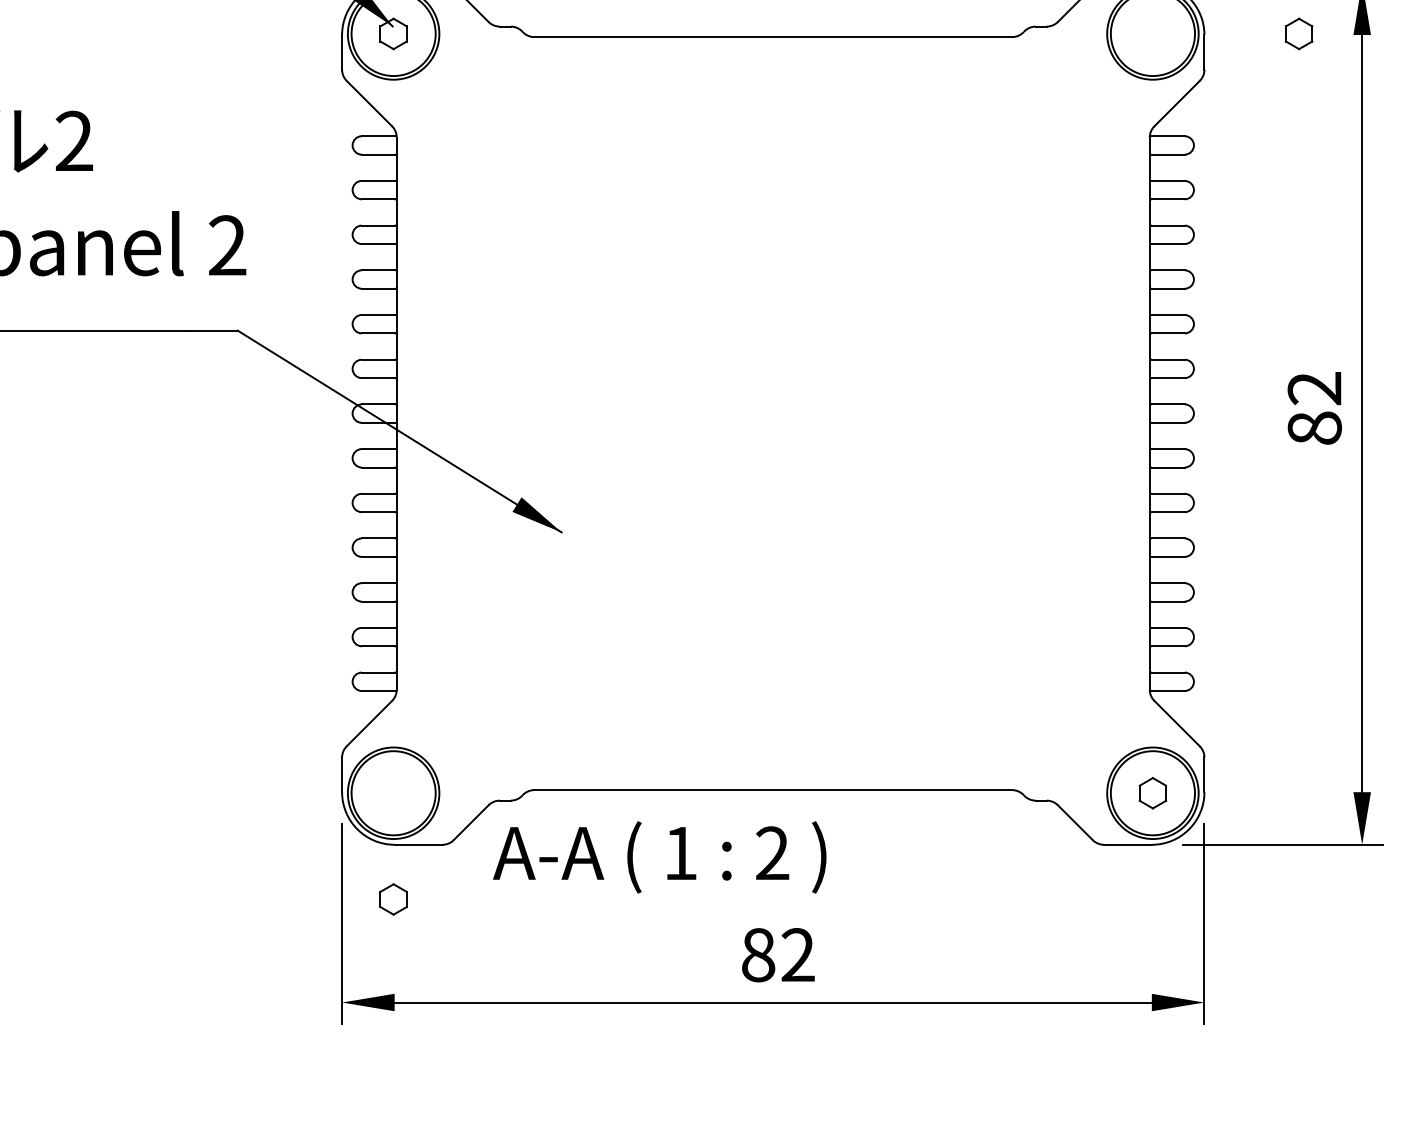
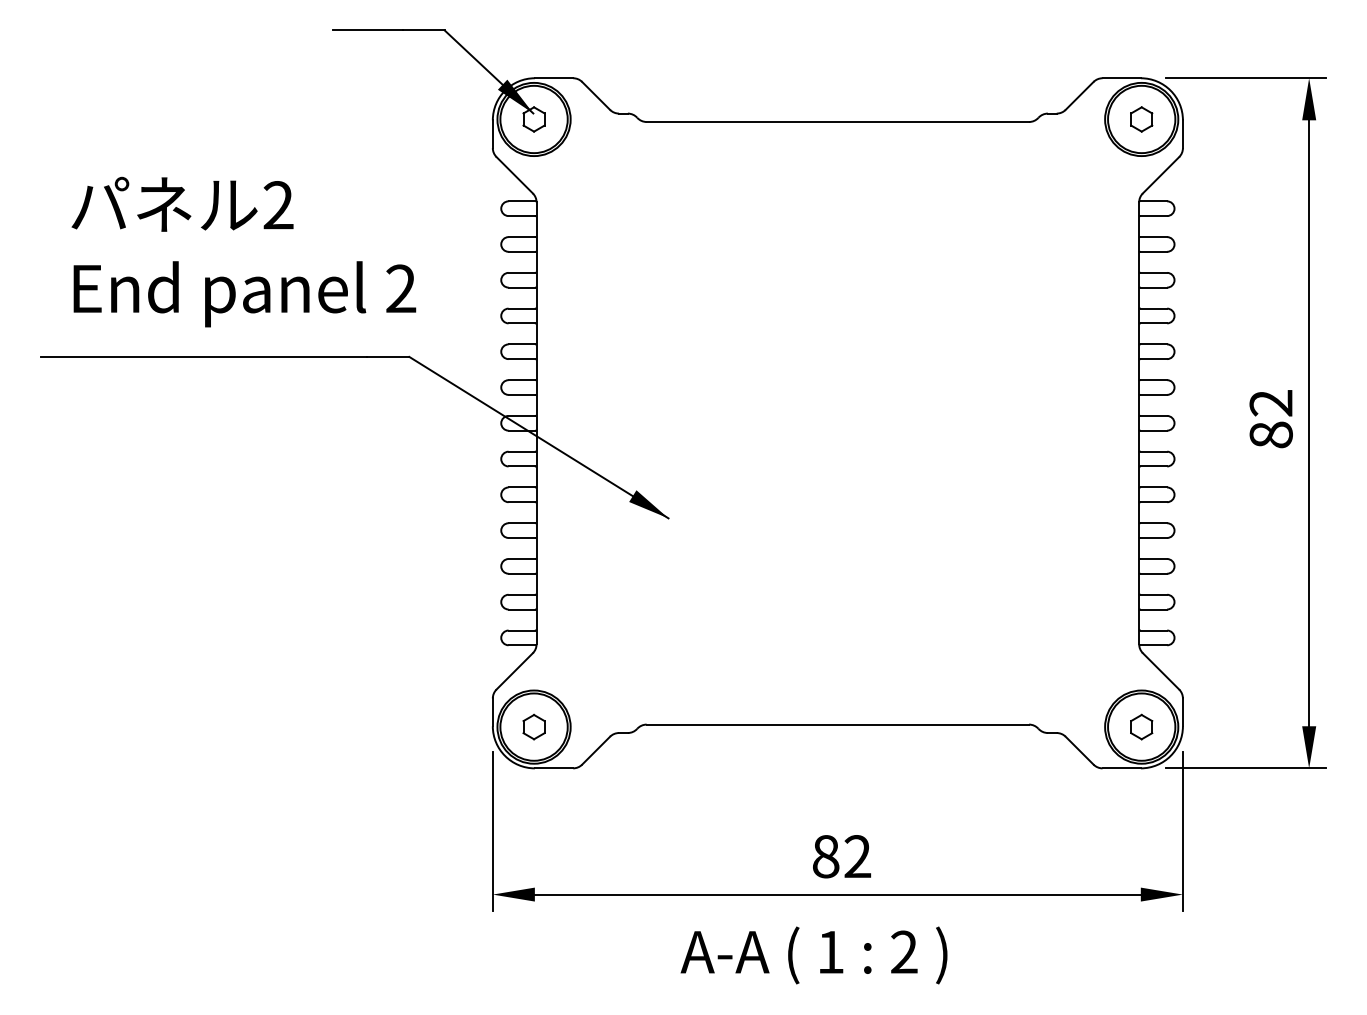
part: (1298, 33) -> (1141, 119), moved
text: (659, 857) -> (813, 955), moved
part: (392, 898) -> (533, 726), moved

